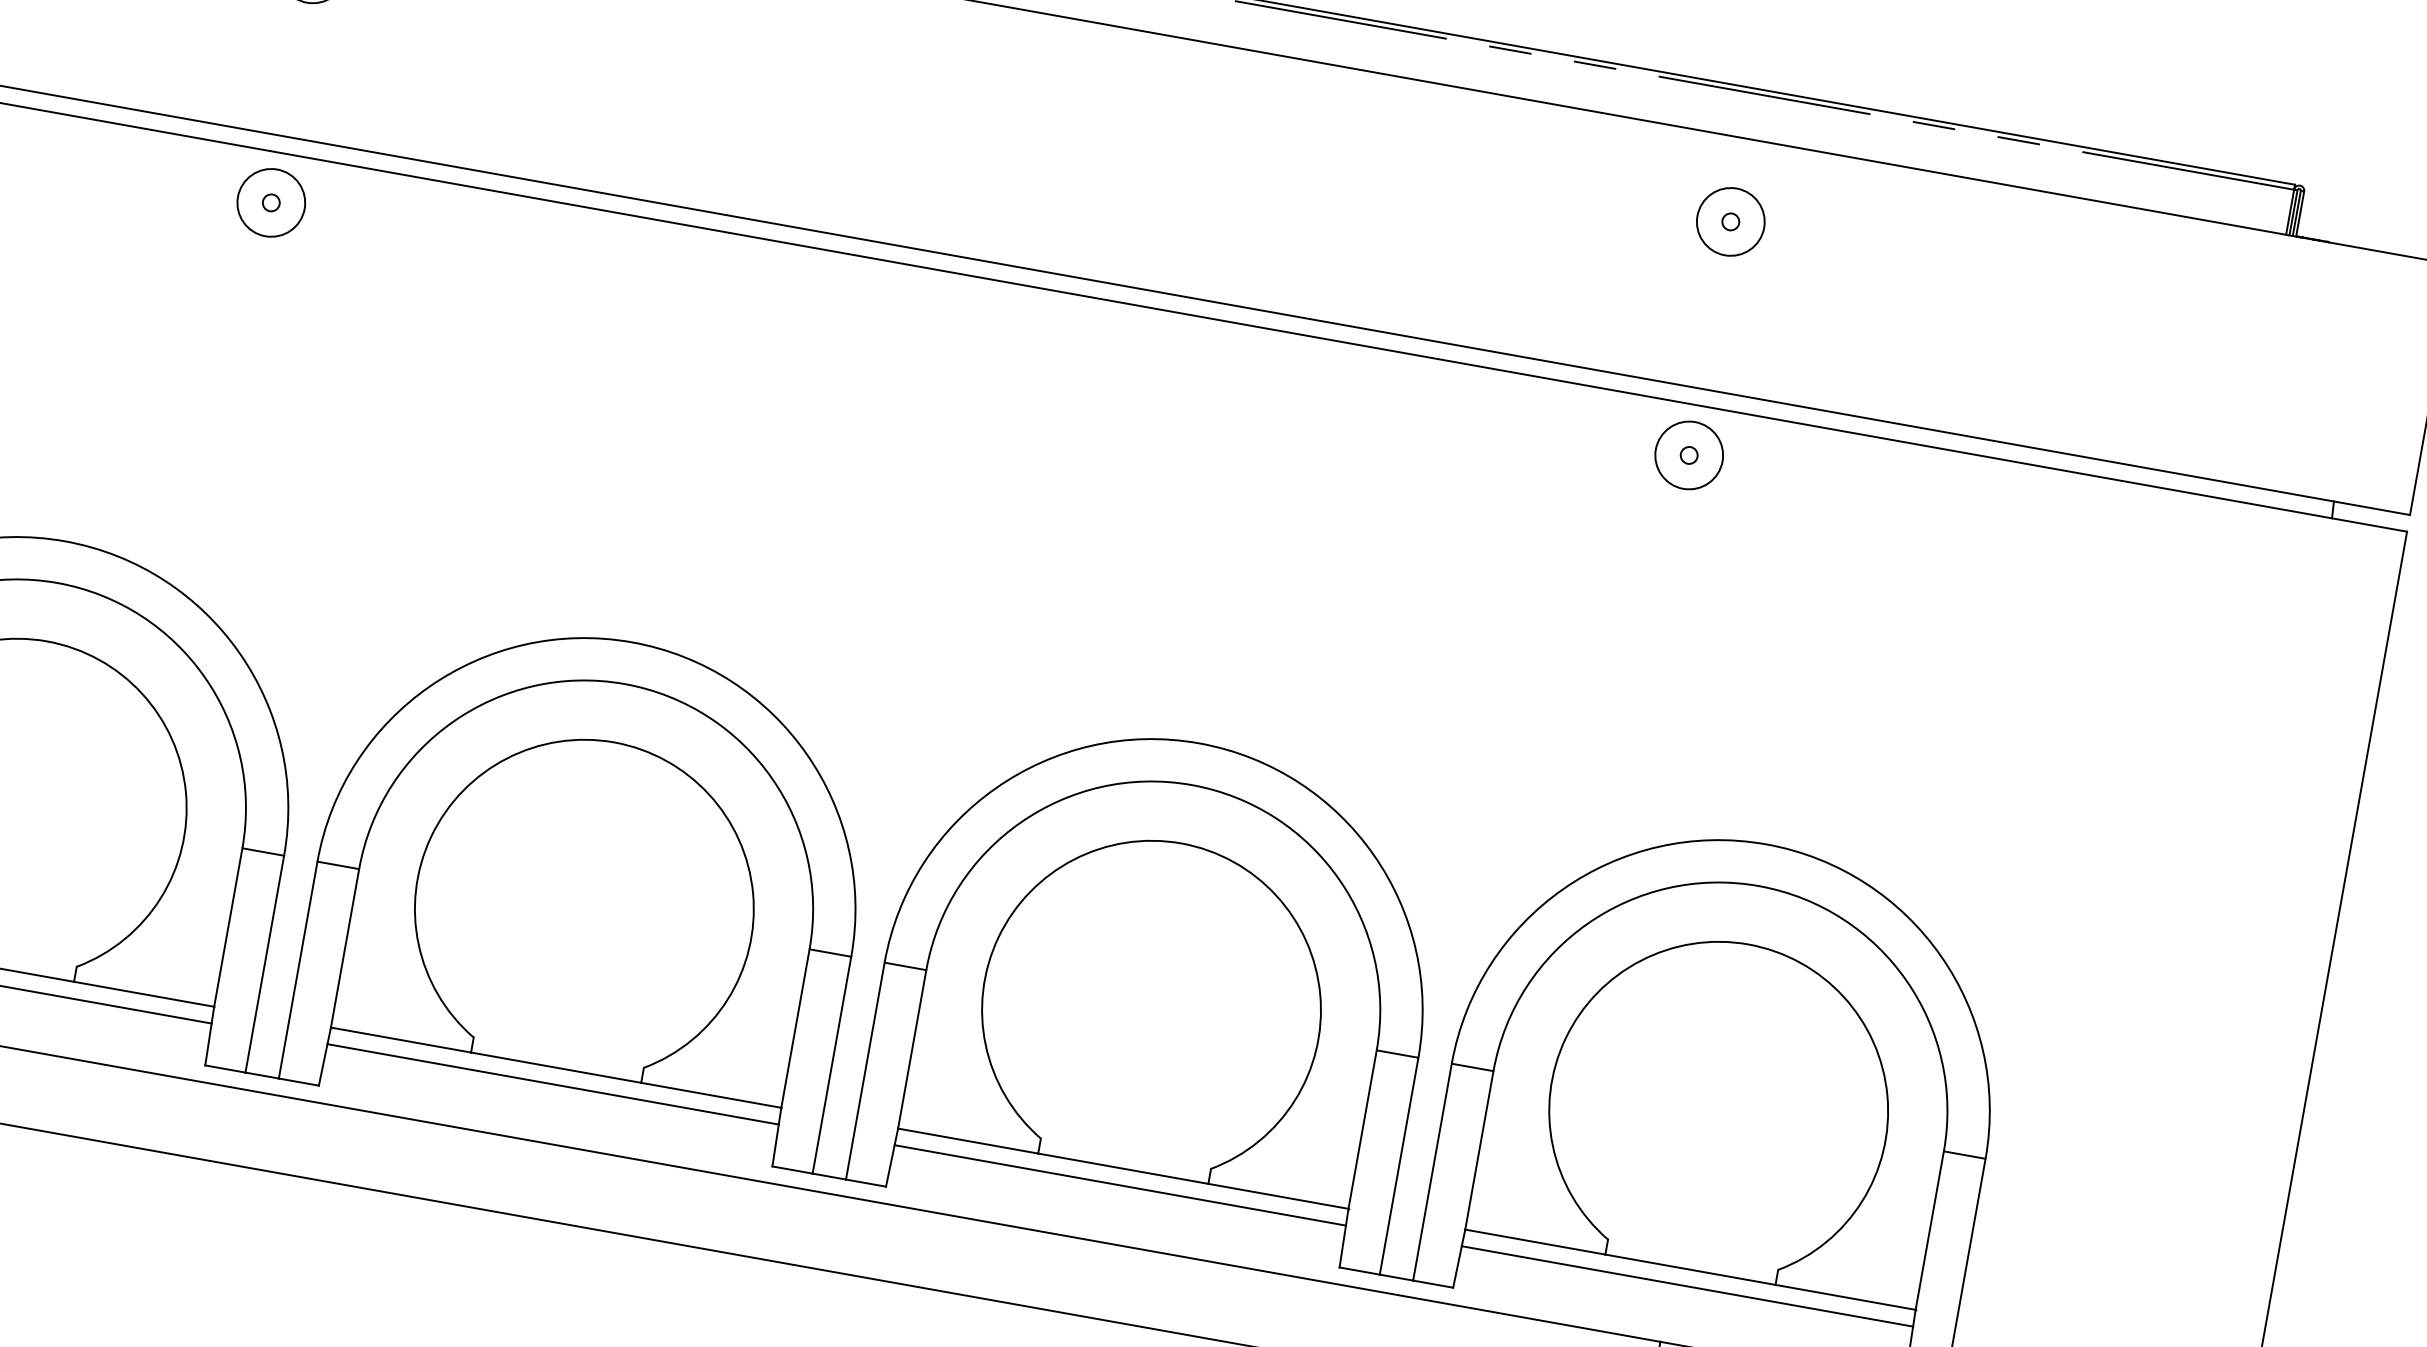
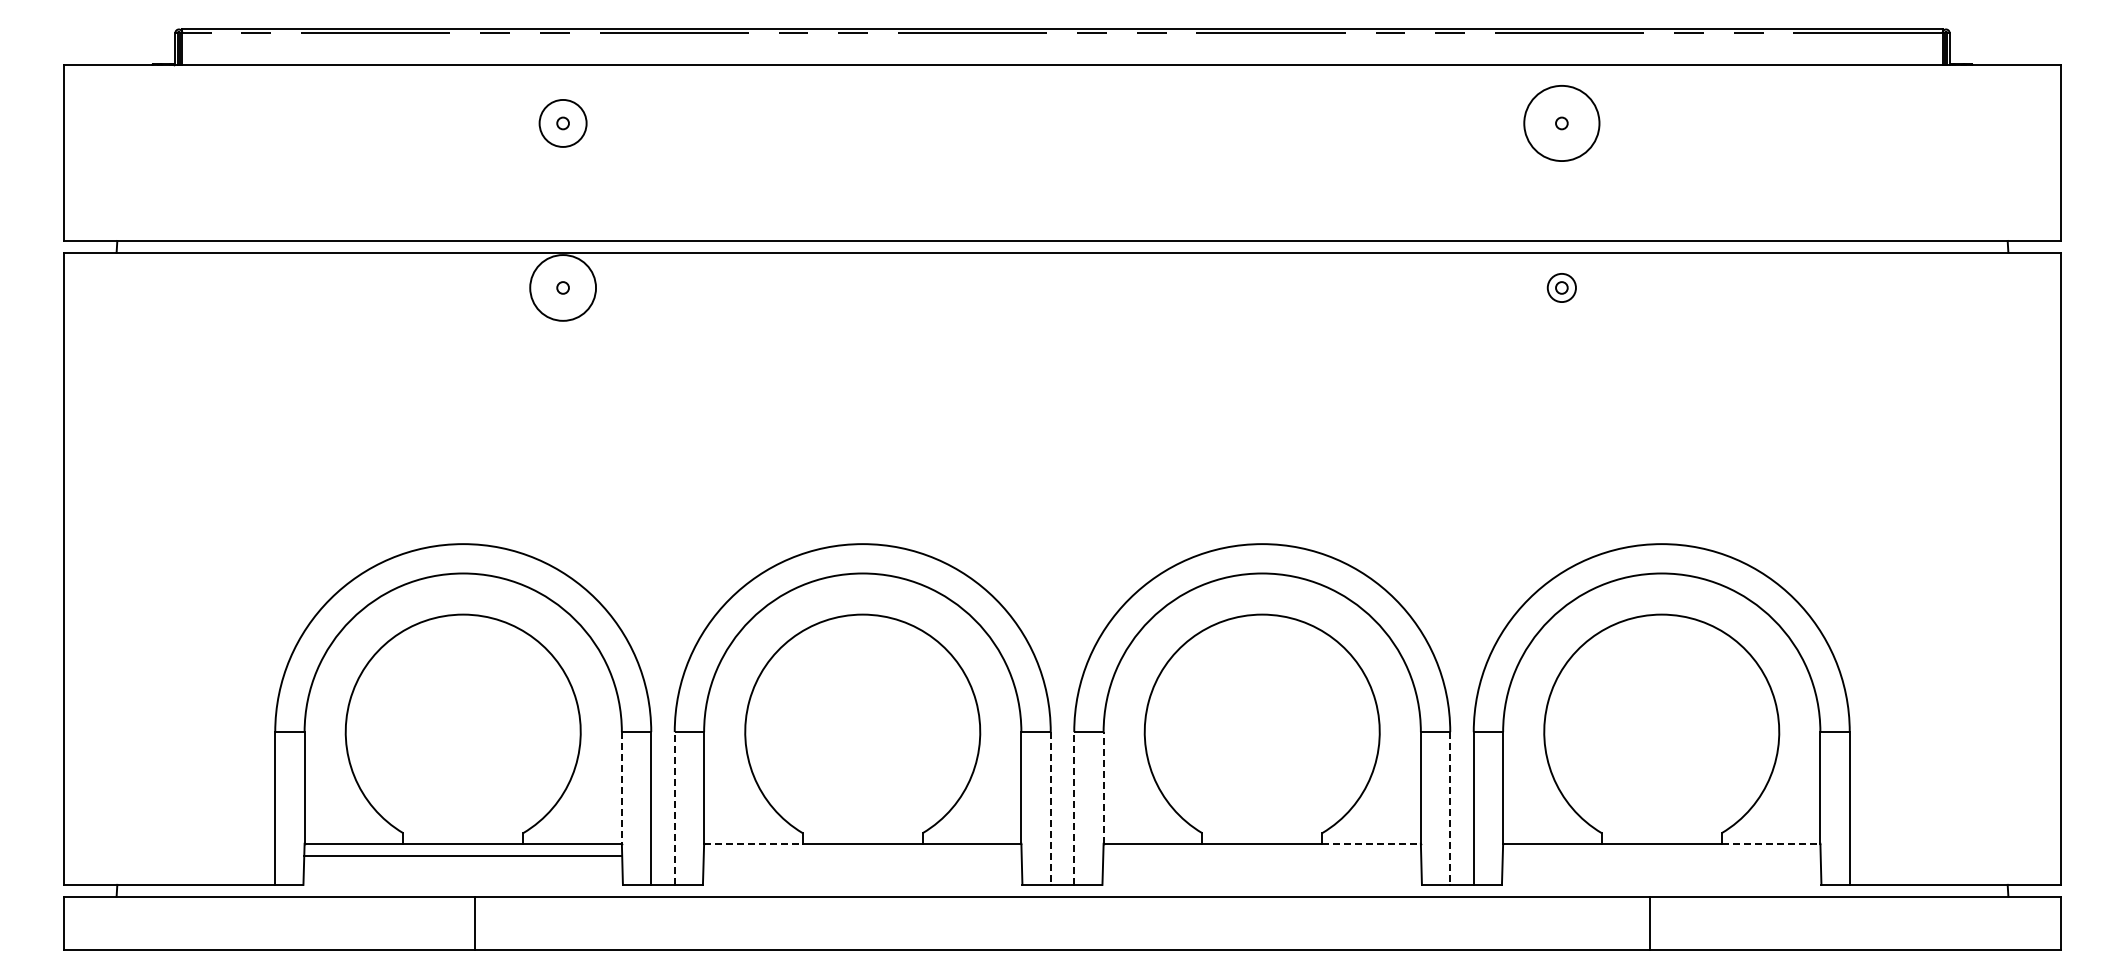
circle: (270, 202) -> (562, 287), size x1.4
circle: (1730, 220) -> (1561, 122), size x1.6
circle: (1688, 454) -> (1561, 287), size x0.6
line: (227, 926) -> (621, 787), solid -> dashed
line: (297, 970) -> (674, 808), solid -> dashed
line: (401, 1039) -> (753, 843), solid -> dashed
line: (912, 1048) -> (1103, 787), solid -> dashed
line: (831, 1066) -> (1050, 809), solid -> dashed
line: (865, 1071) -> (1074, 808), solid -> dashed
line: (552, 1084) -> (862, 855), removed
line: (1399, 1167) -> (1450, 809), solid -> dashed
line: (1120, 1185) -> (1262, 855), removed
line: (1279, 1196) -> (1372, 843), solid -> dashed
line: (1687, 1286) -> (1661, 855), removed
line: (1846, 1297) -> (1771, 843), solid -> dashed

